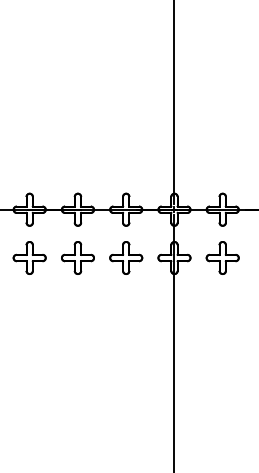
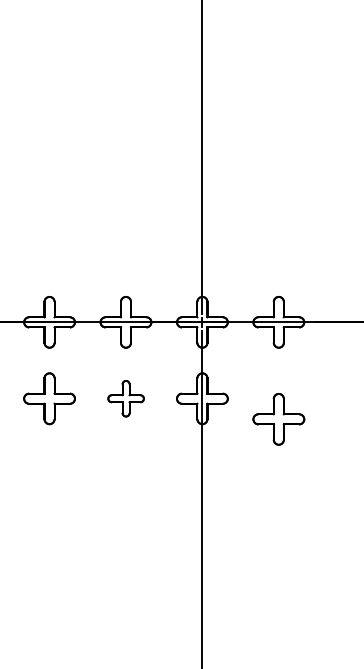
part: (126, 257) -> (126, 397), size x0.7
part: (222, 257) -> (278, 418), moved

